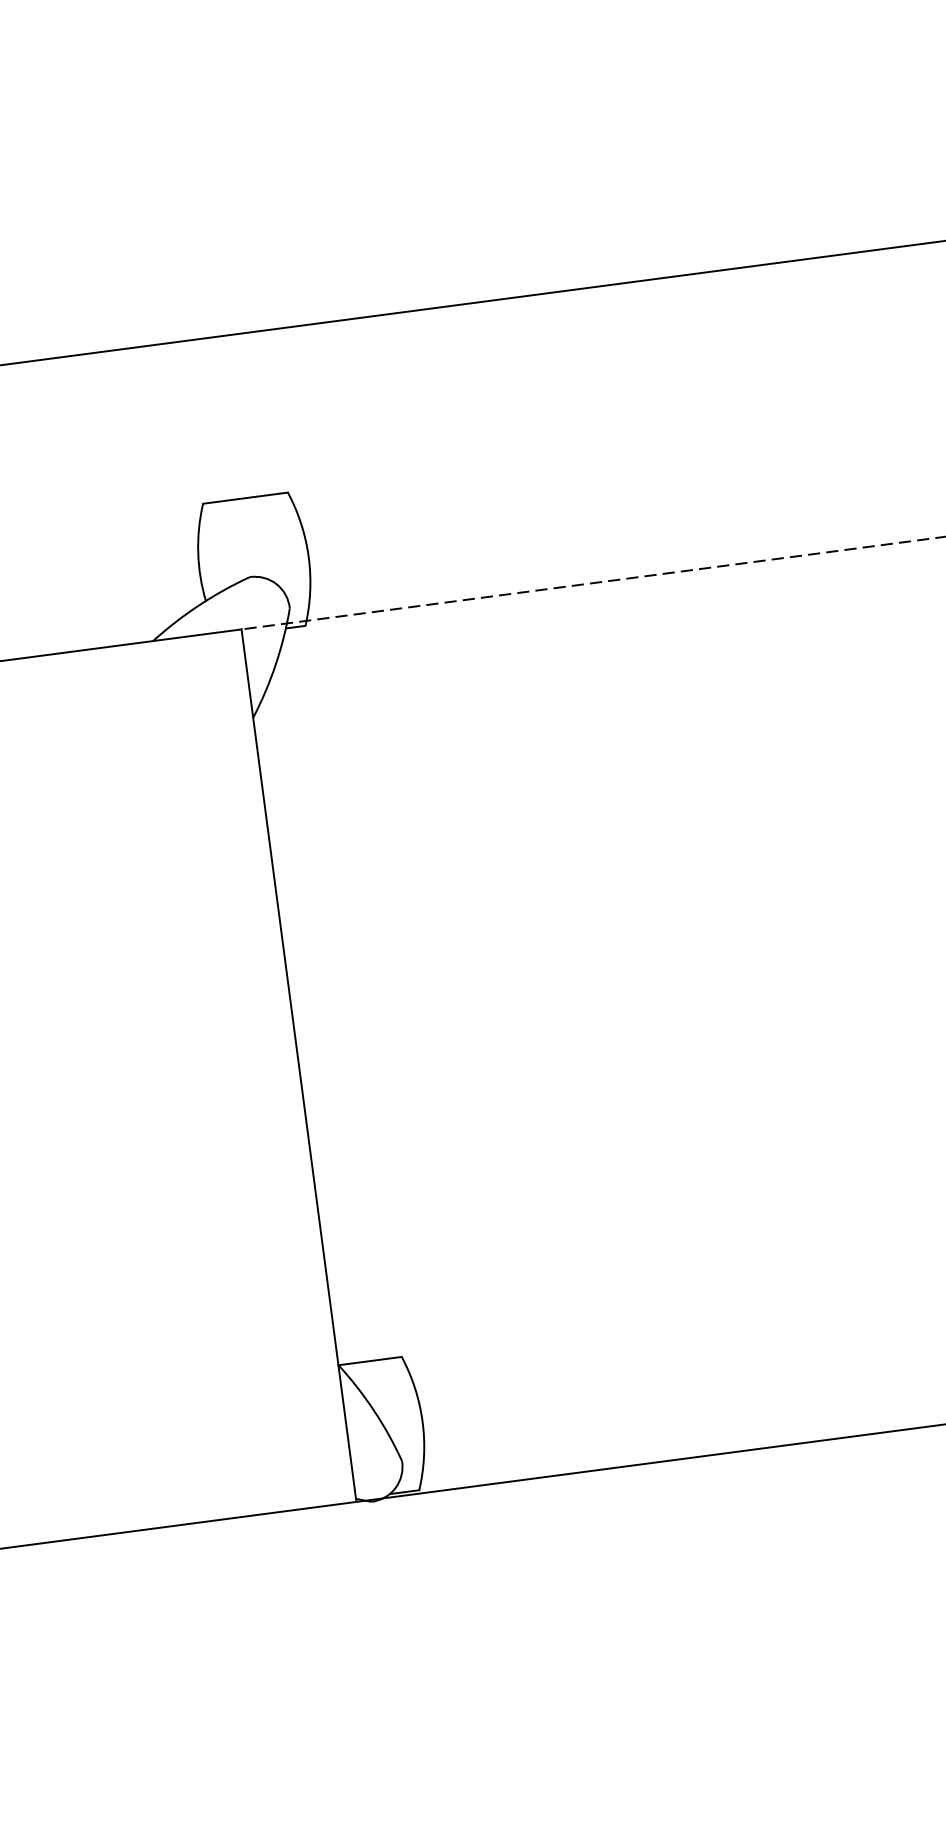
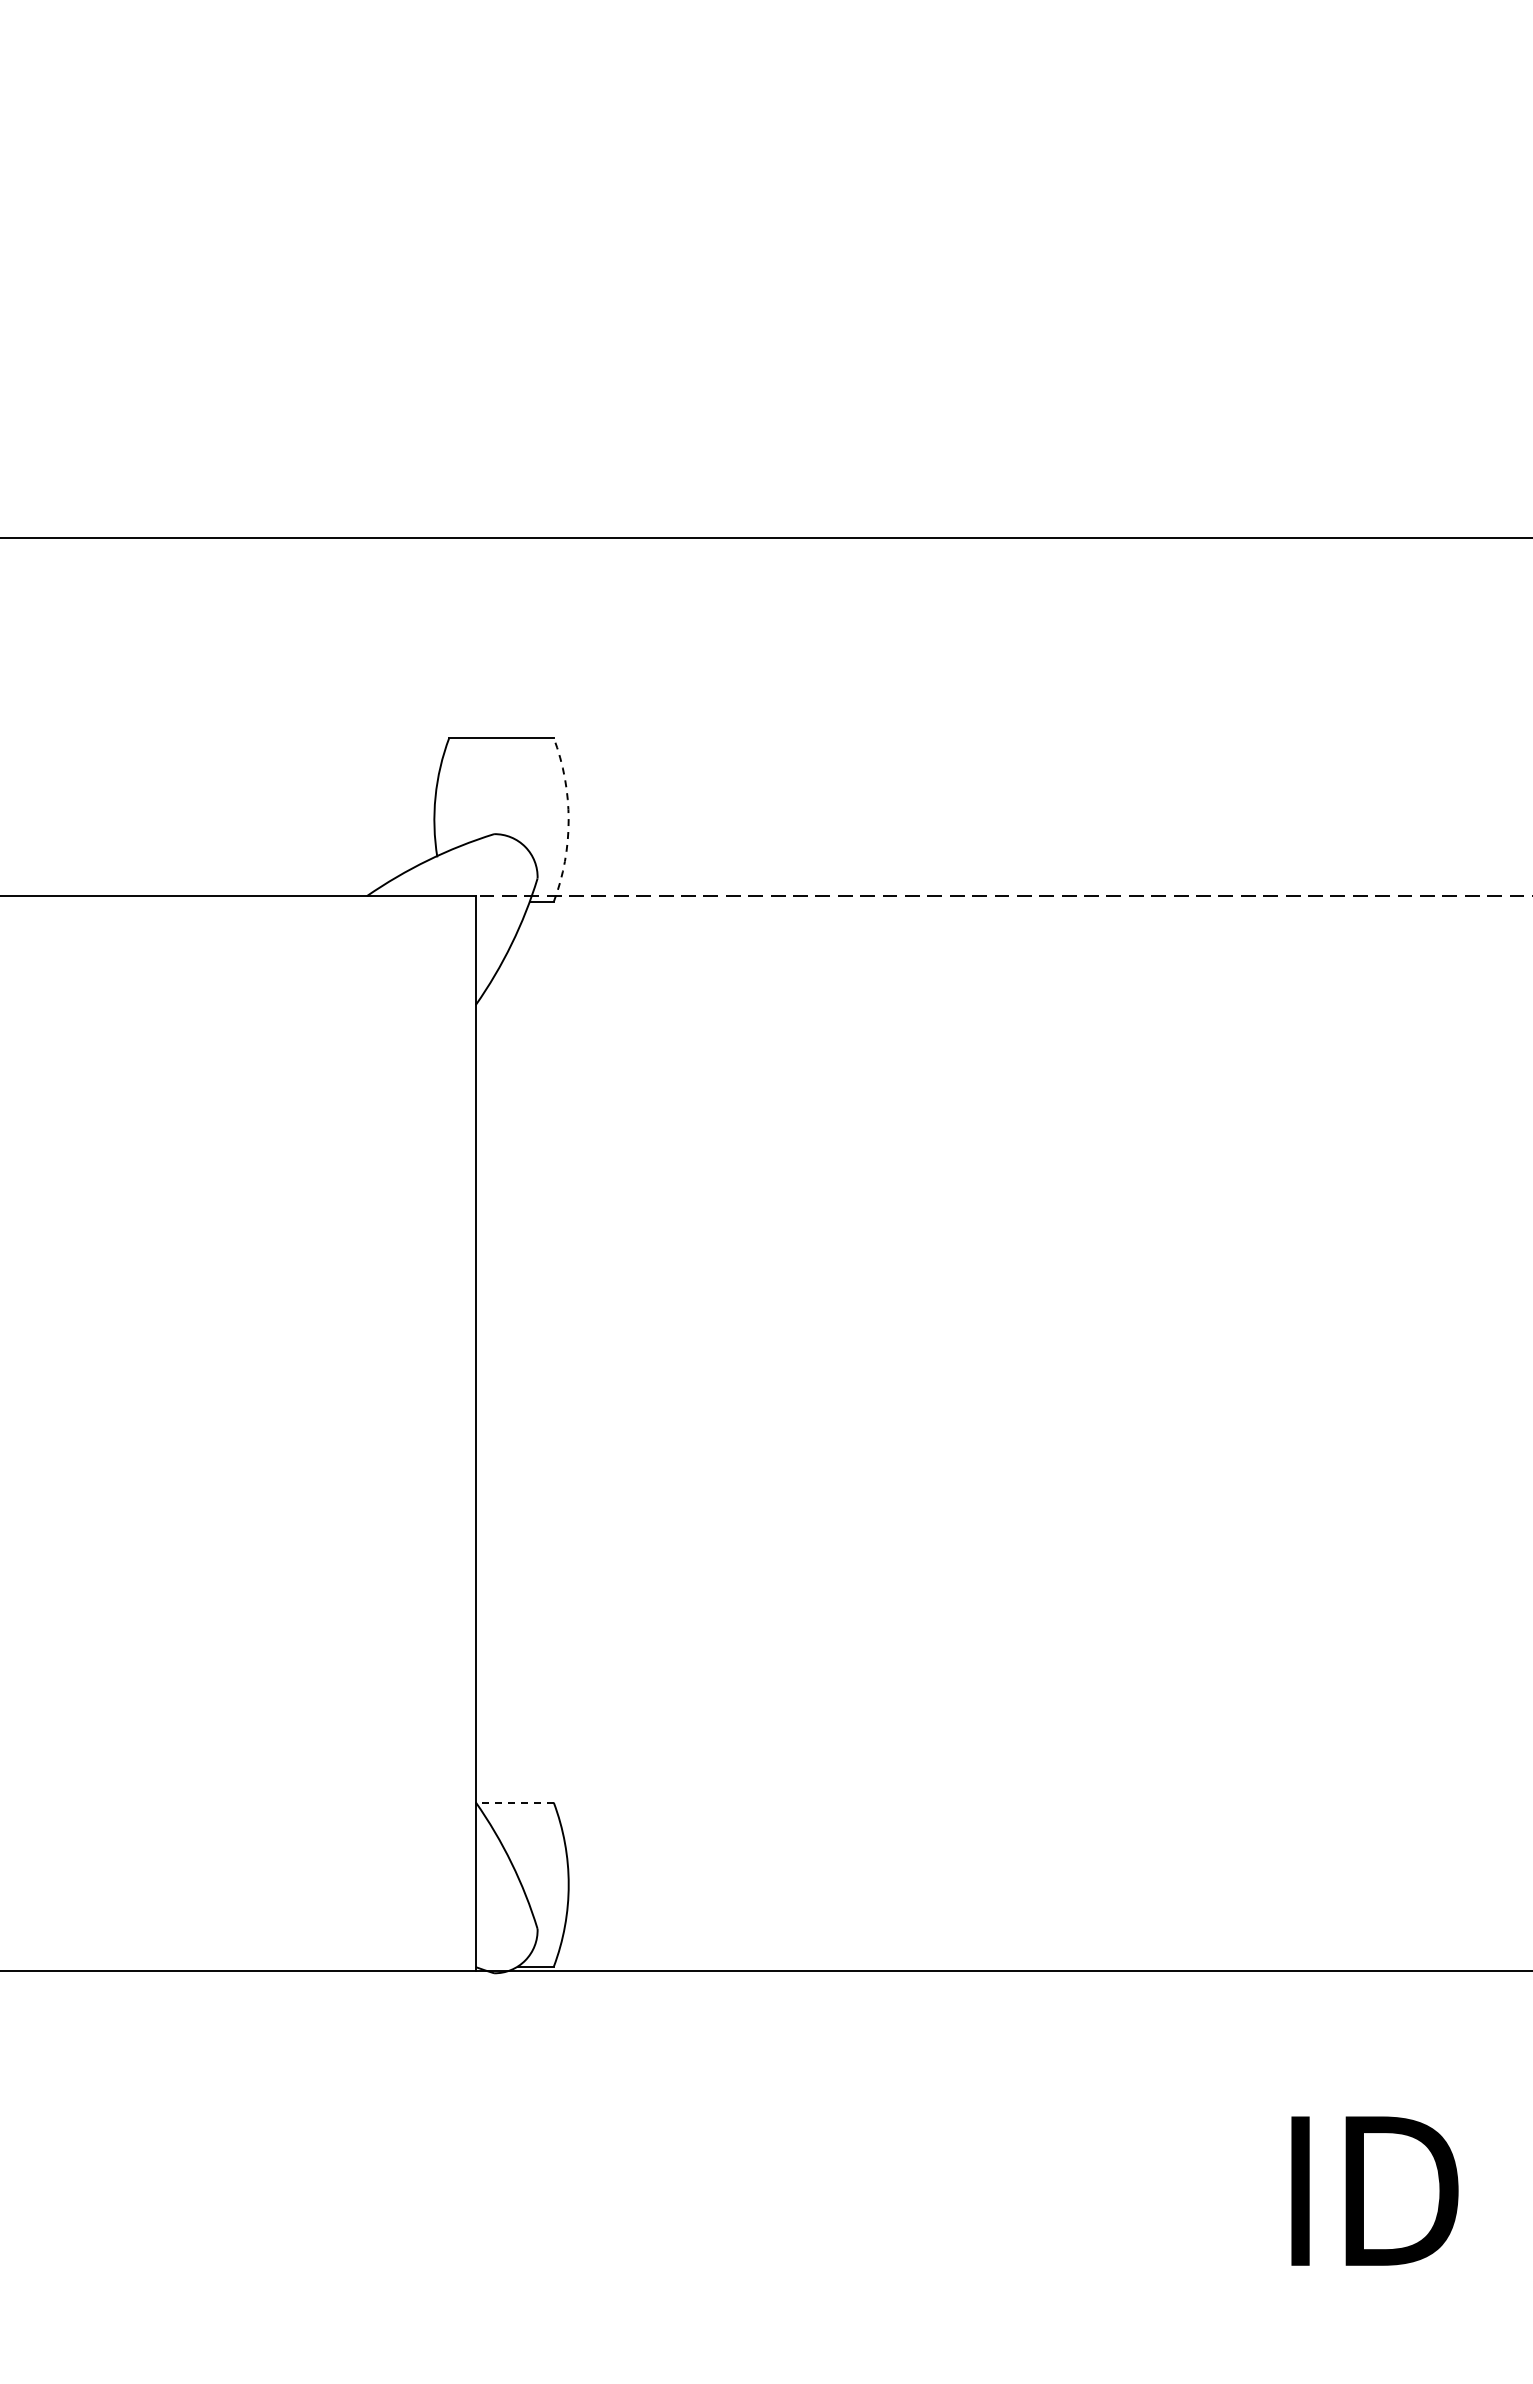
arc: (308, 558) -> (568, 820), solid -> dashed
line: (369, 1361) -> (514, 1802), solid -> dashed

